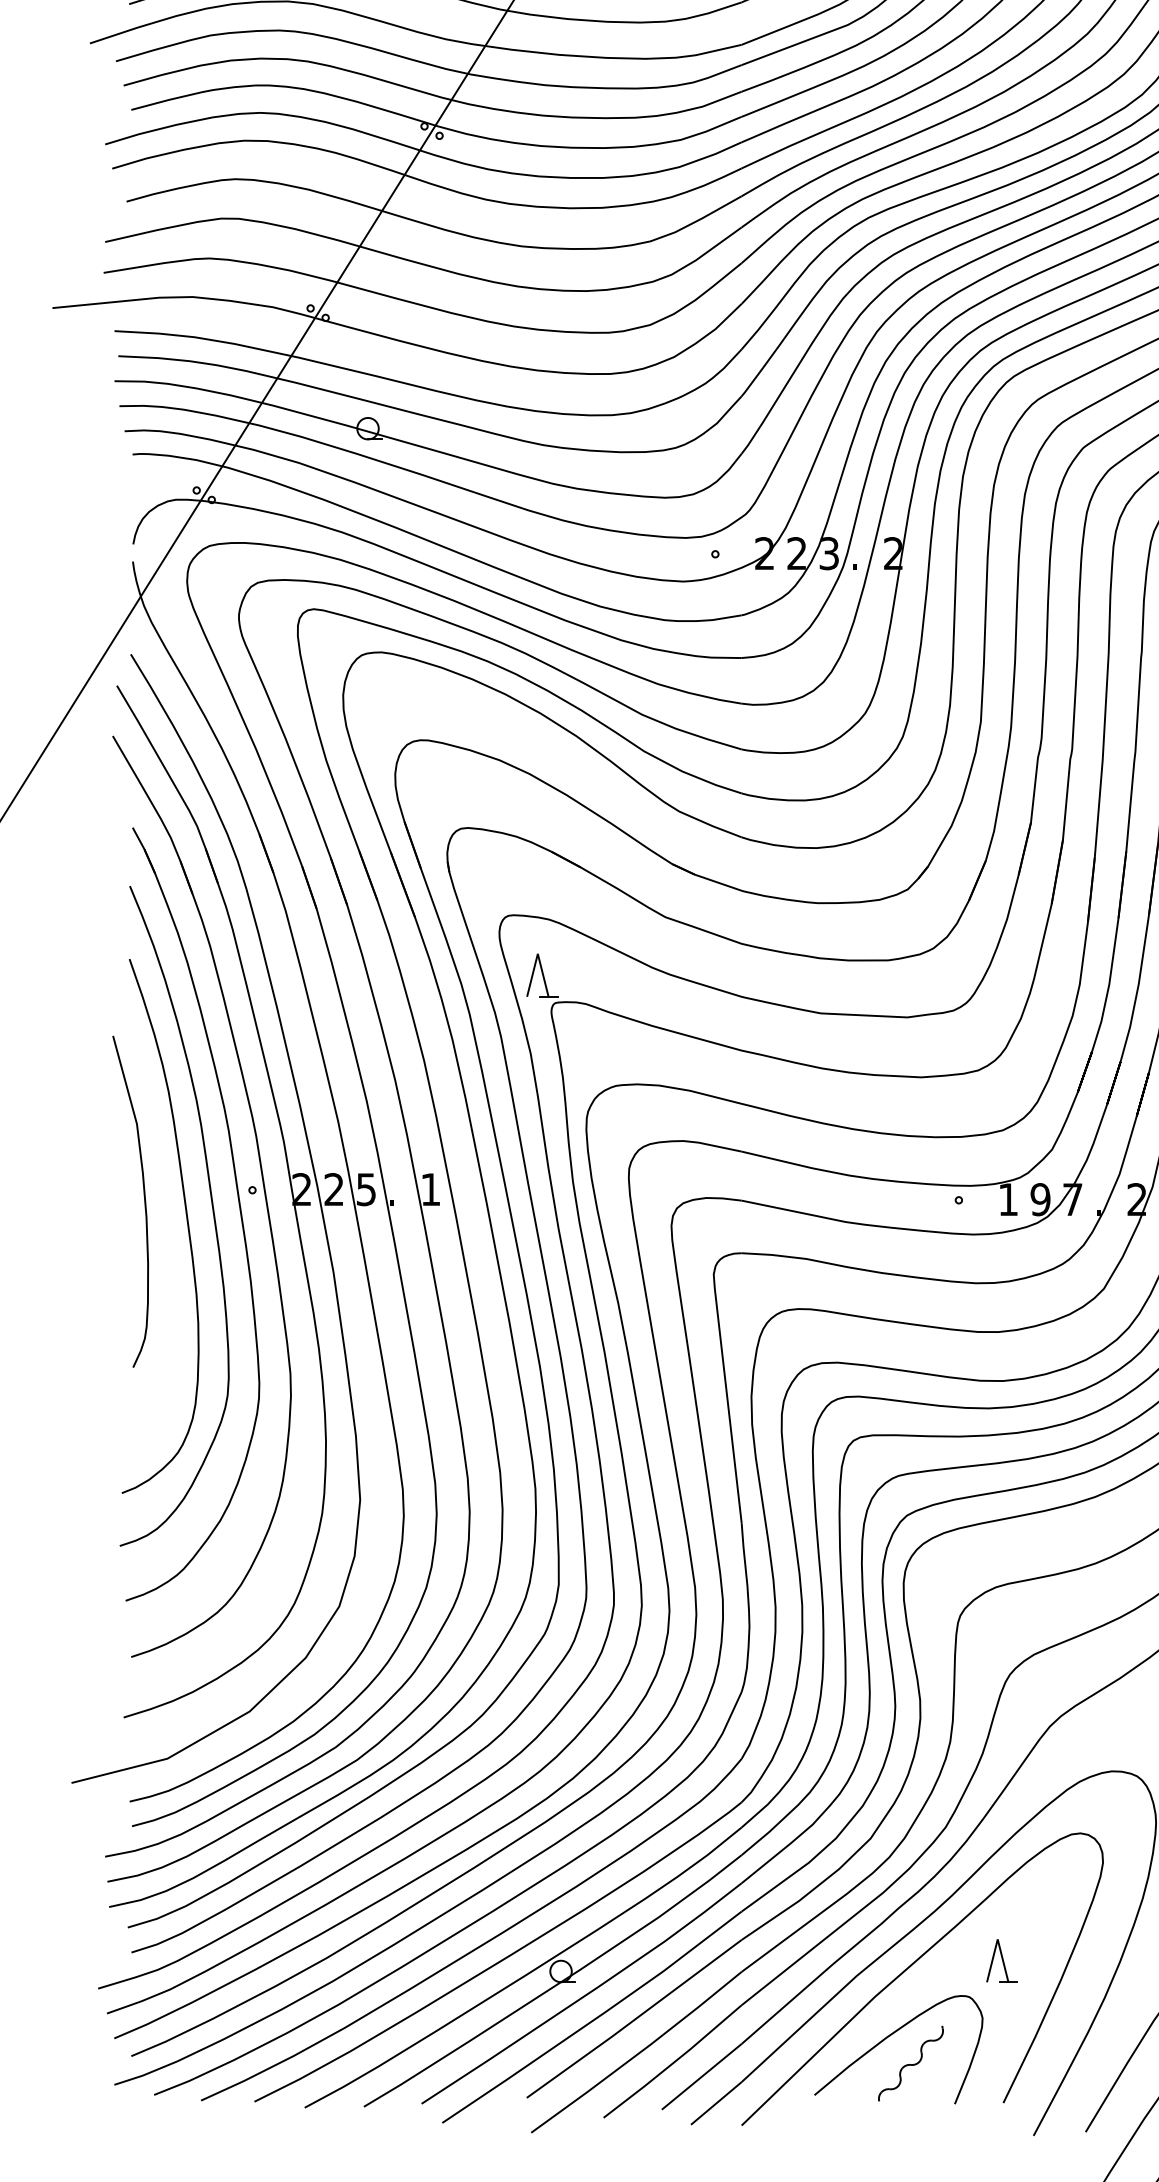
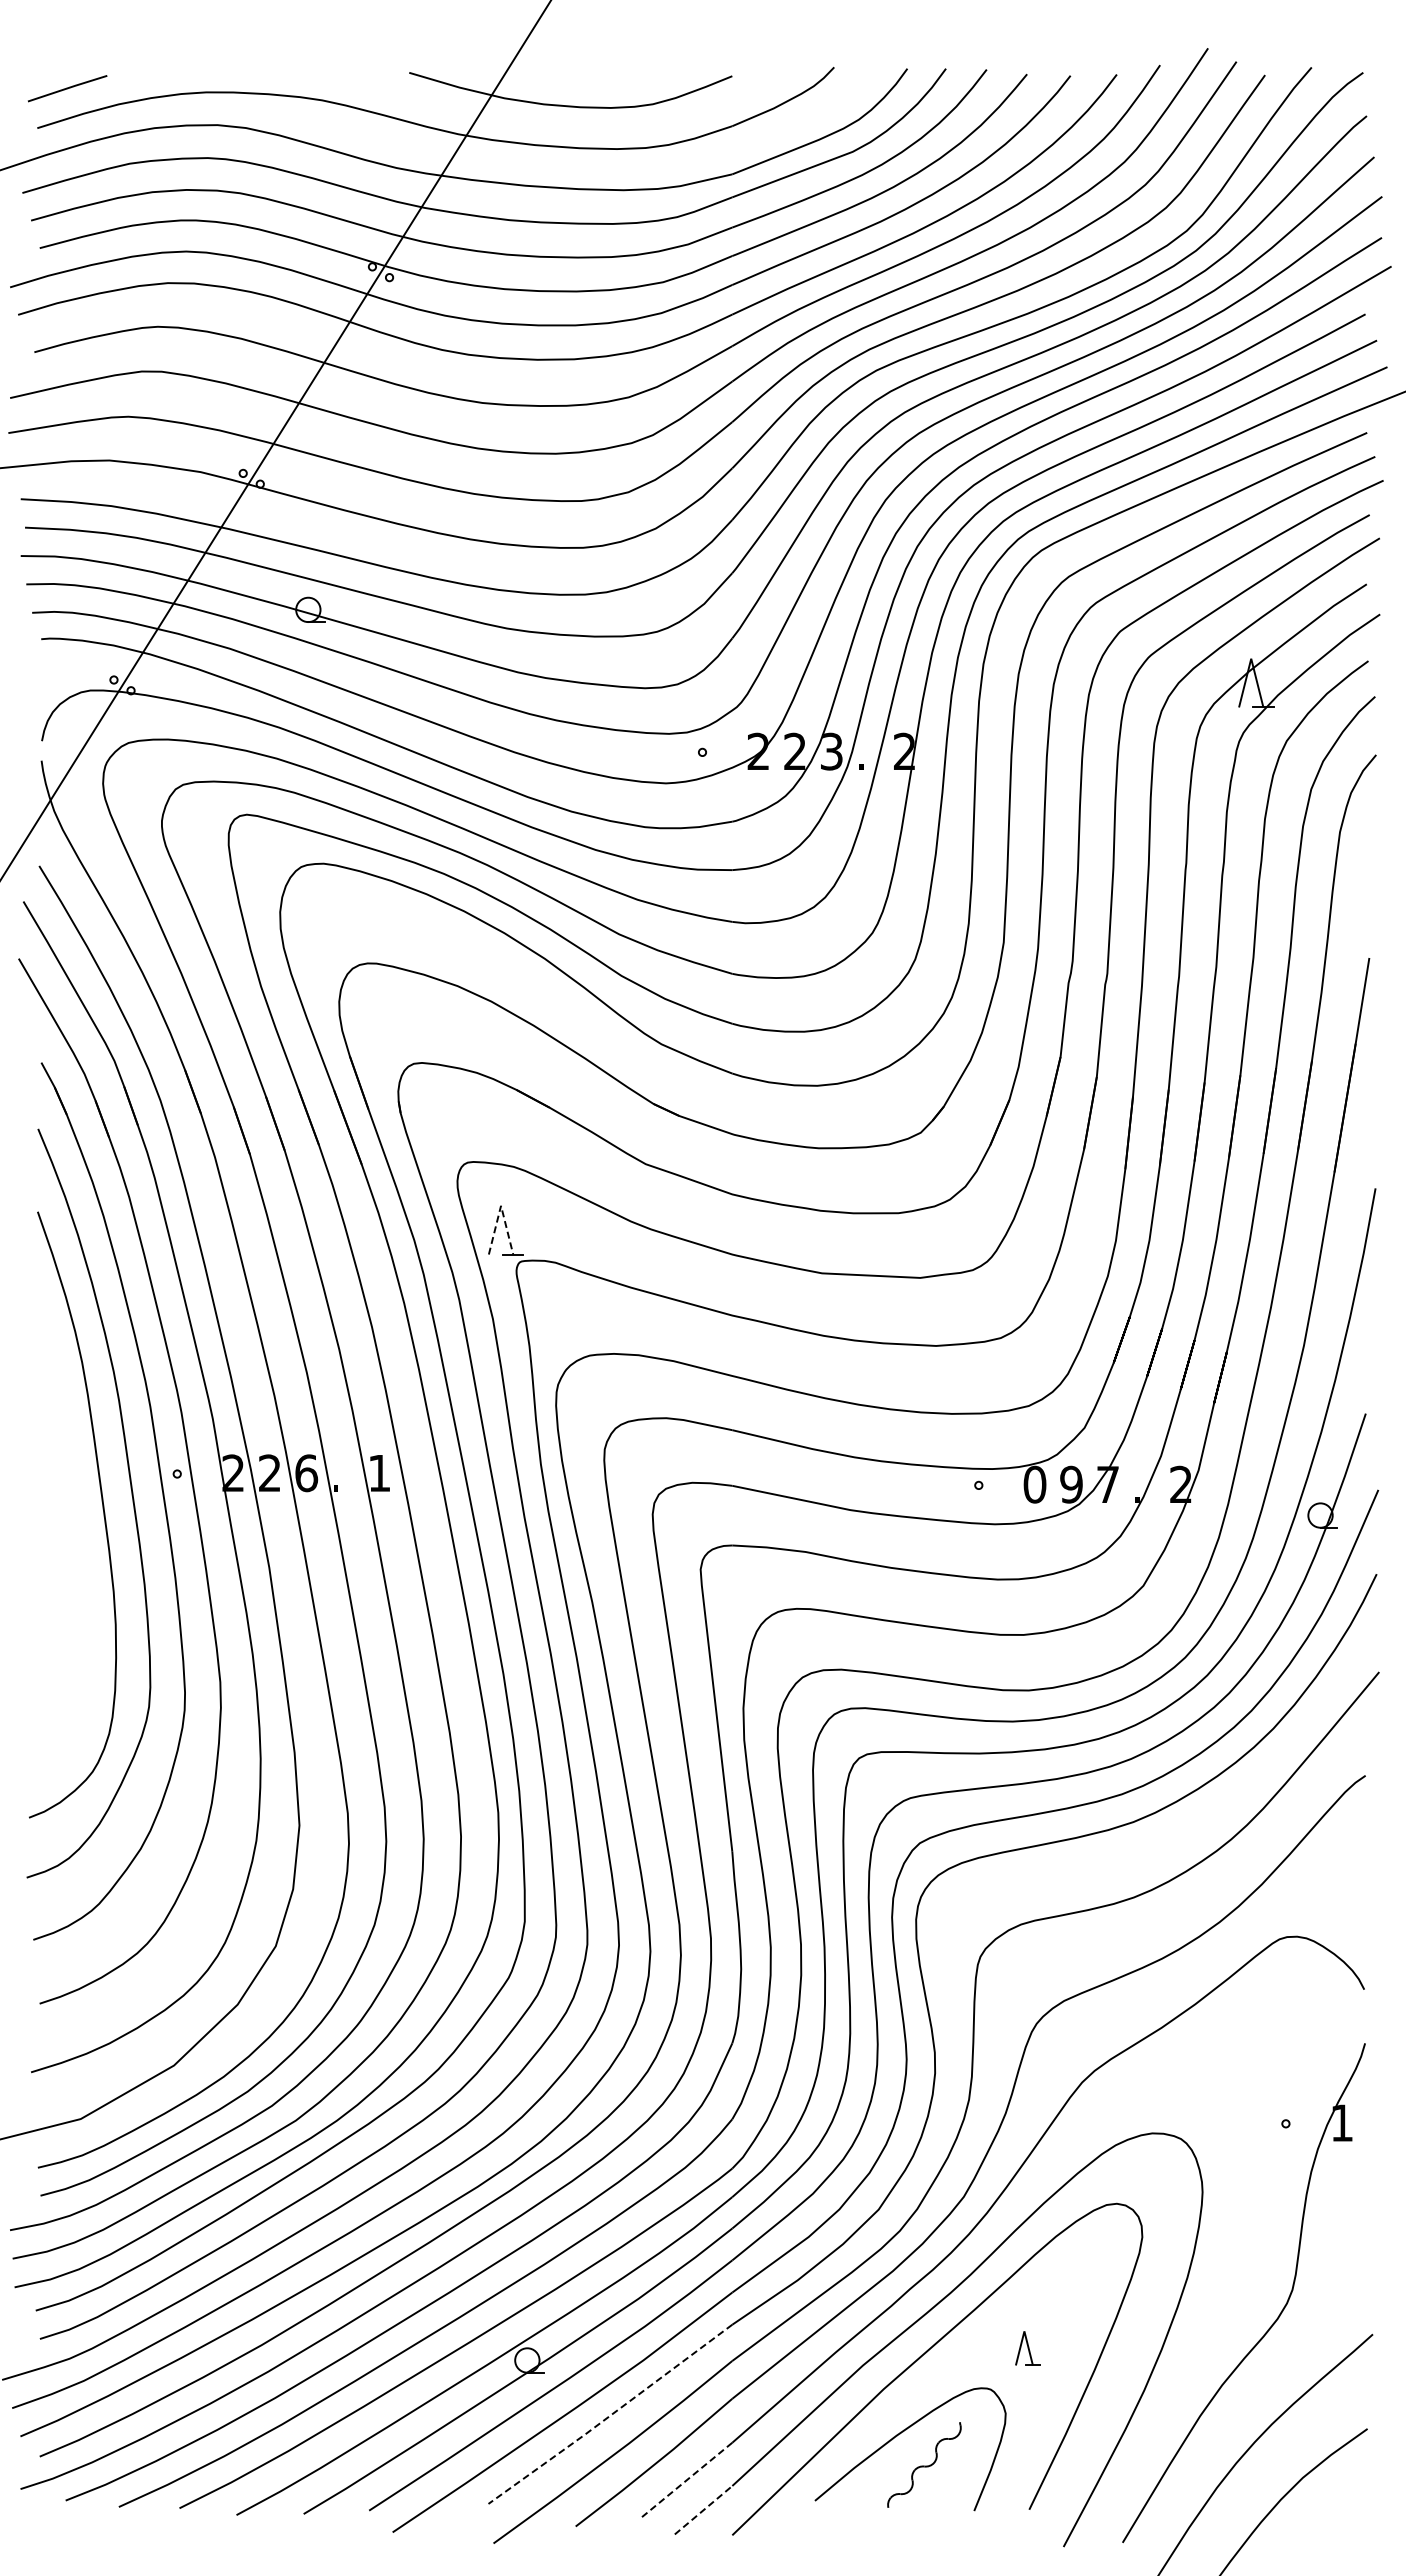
line: (538, 953) -> (501, 1205), solid -> dashed
text: (366, 1189) -> (306, 1473), 5 -> 6
text: (1007, 1199) -> (1034, 1484), 1 -> 0
curve: (144, 1201) -> (54, 1486), removed
part: (1001, 1960) -> (1027, 2348), size x0.7
line: (634, 2019) -> (610, 2415), solid -> dashed
line: (702, 2077) -> (687, 2480), solid -> dashed
line: (716, 2103) -> (703, 2510), solid -> dashed

